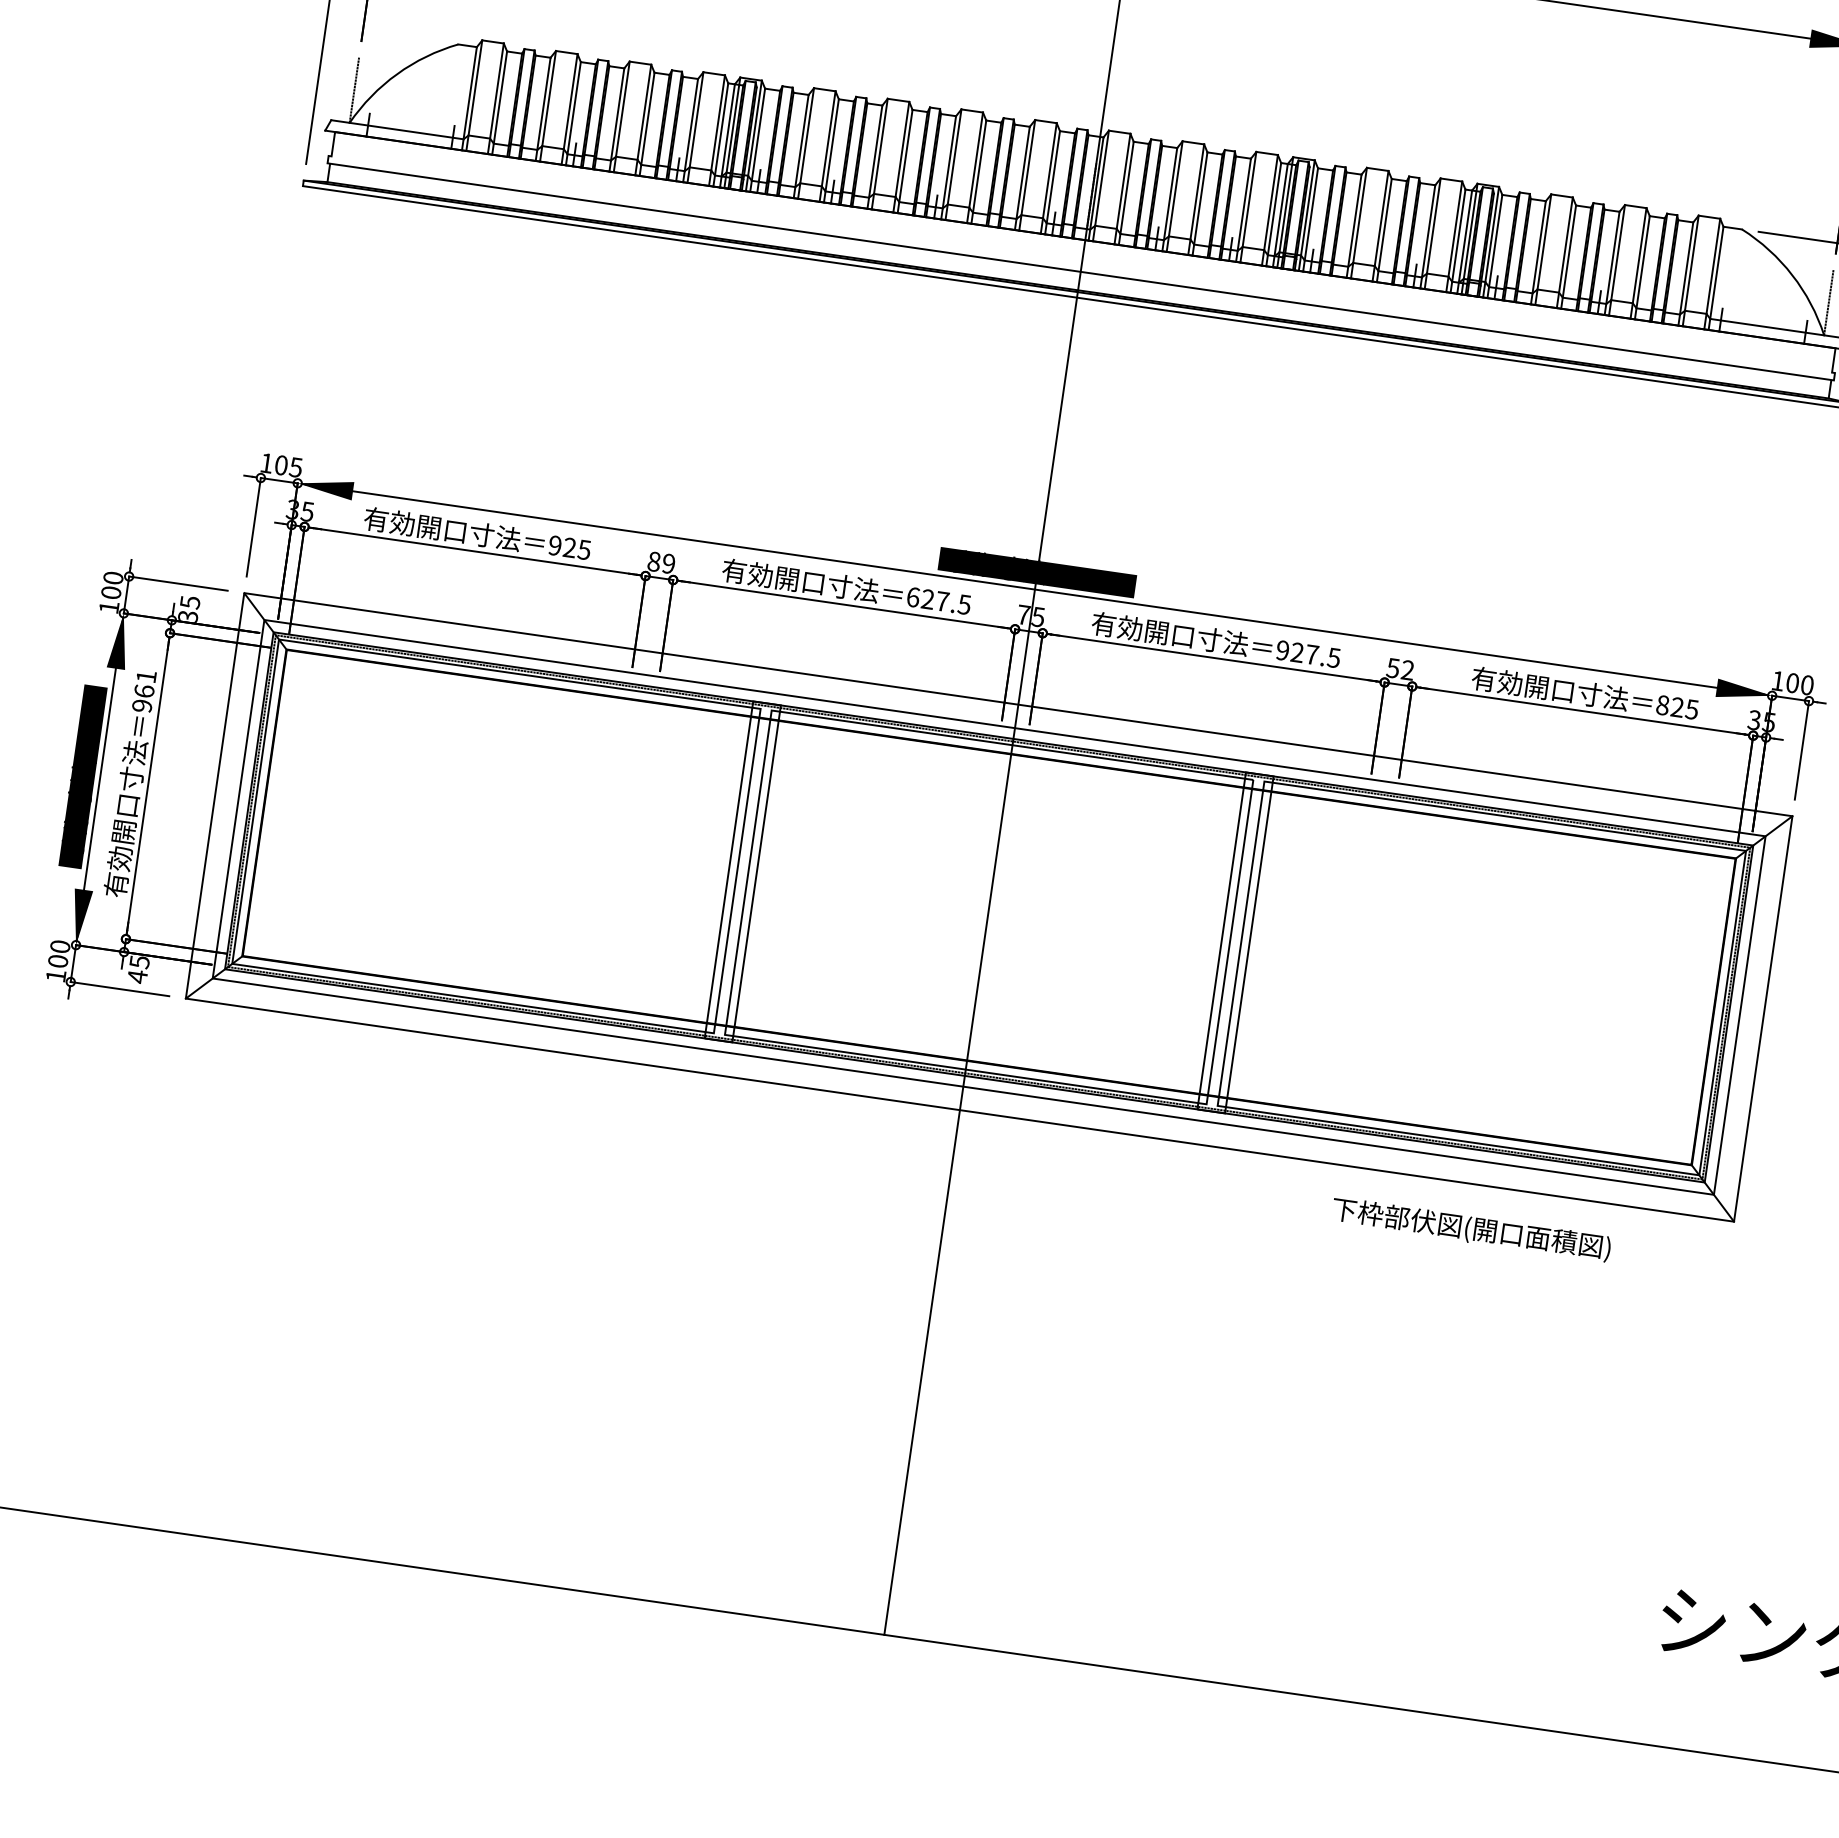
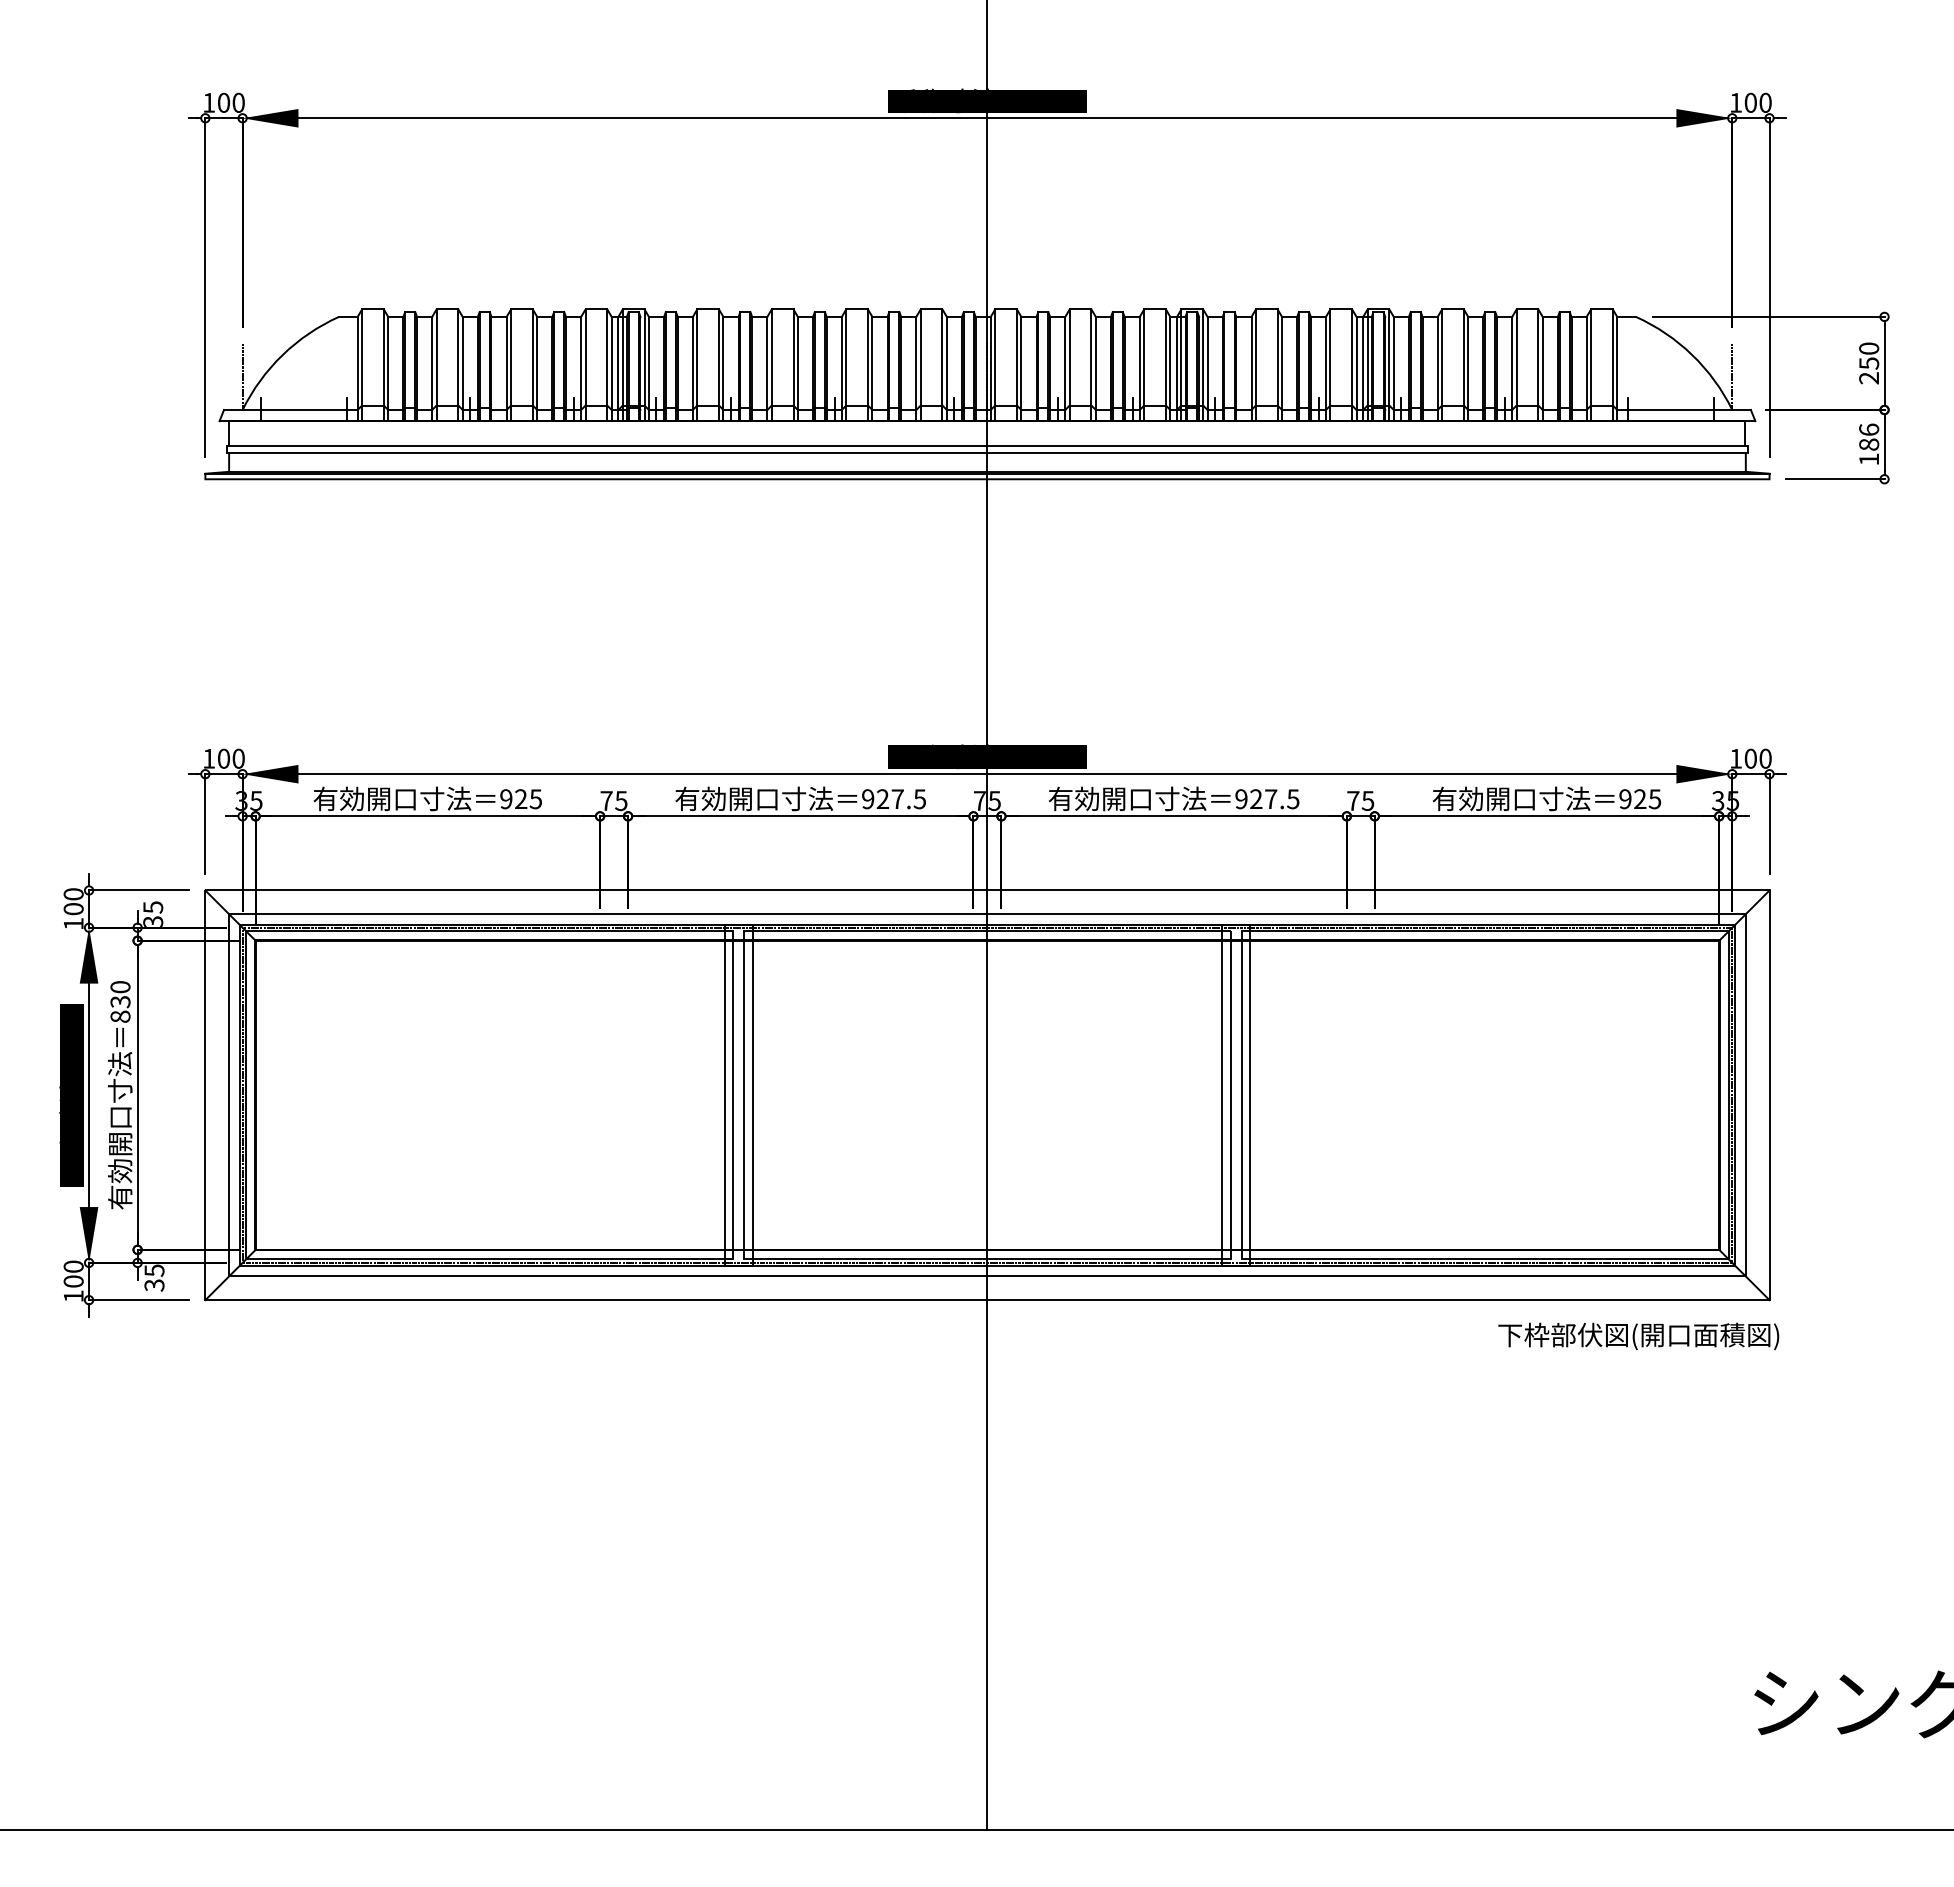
line: (1081, 264) -> (987, 445), added
text: (295, 467) -> (238, 758), 105 -> 100
text: (660, 563) -> (613, 801), 89 -> 75
text: (913, 597) -> (868, 799), 627.5 -> 927.5
text: (1400, 668) -> (1360, 800), 52 -> 75
text: (144, 690) -> (120, 1001), 961 -> 830
text: (1662, 705) -> (1625, 799), 825 -> 925
text: (137, 976) -> (154, 1285), 45 -> 35
text: (1471, 1229) -> (1638, 1336), moved

